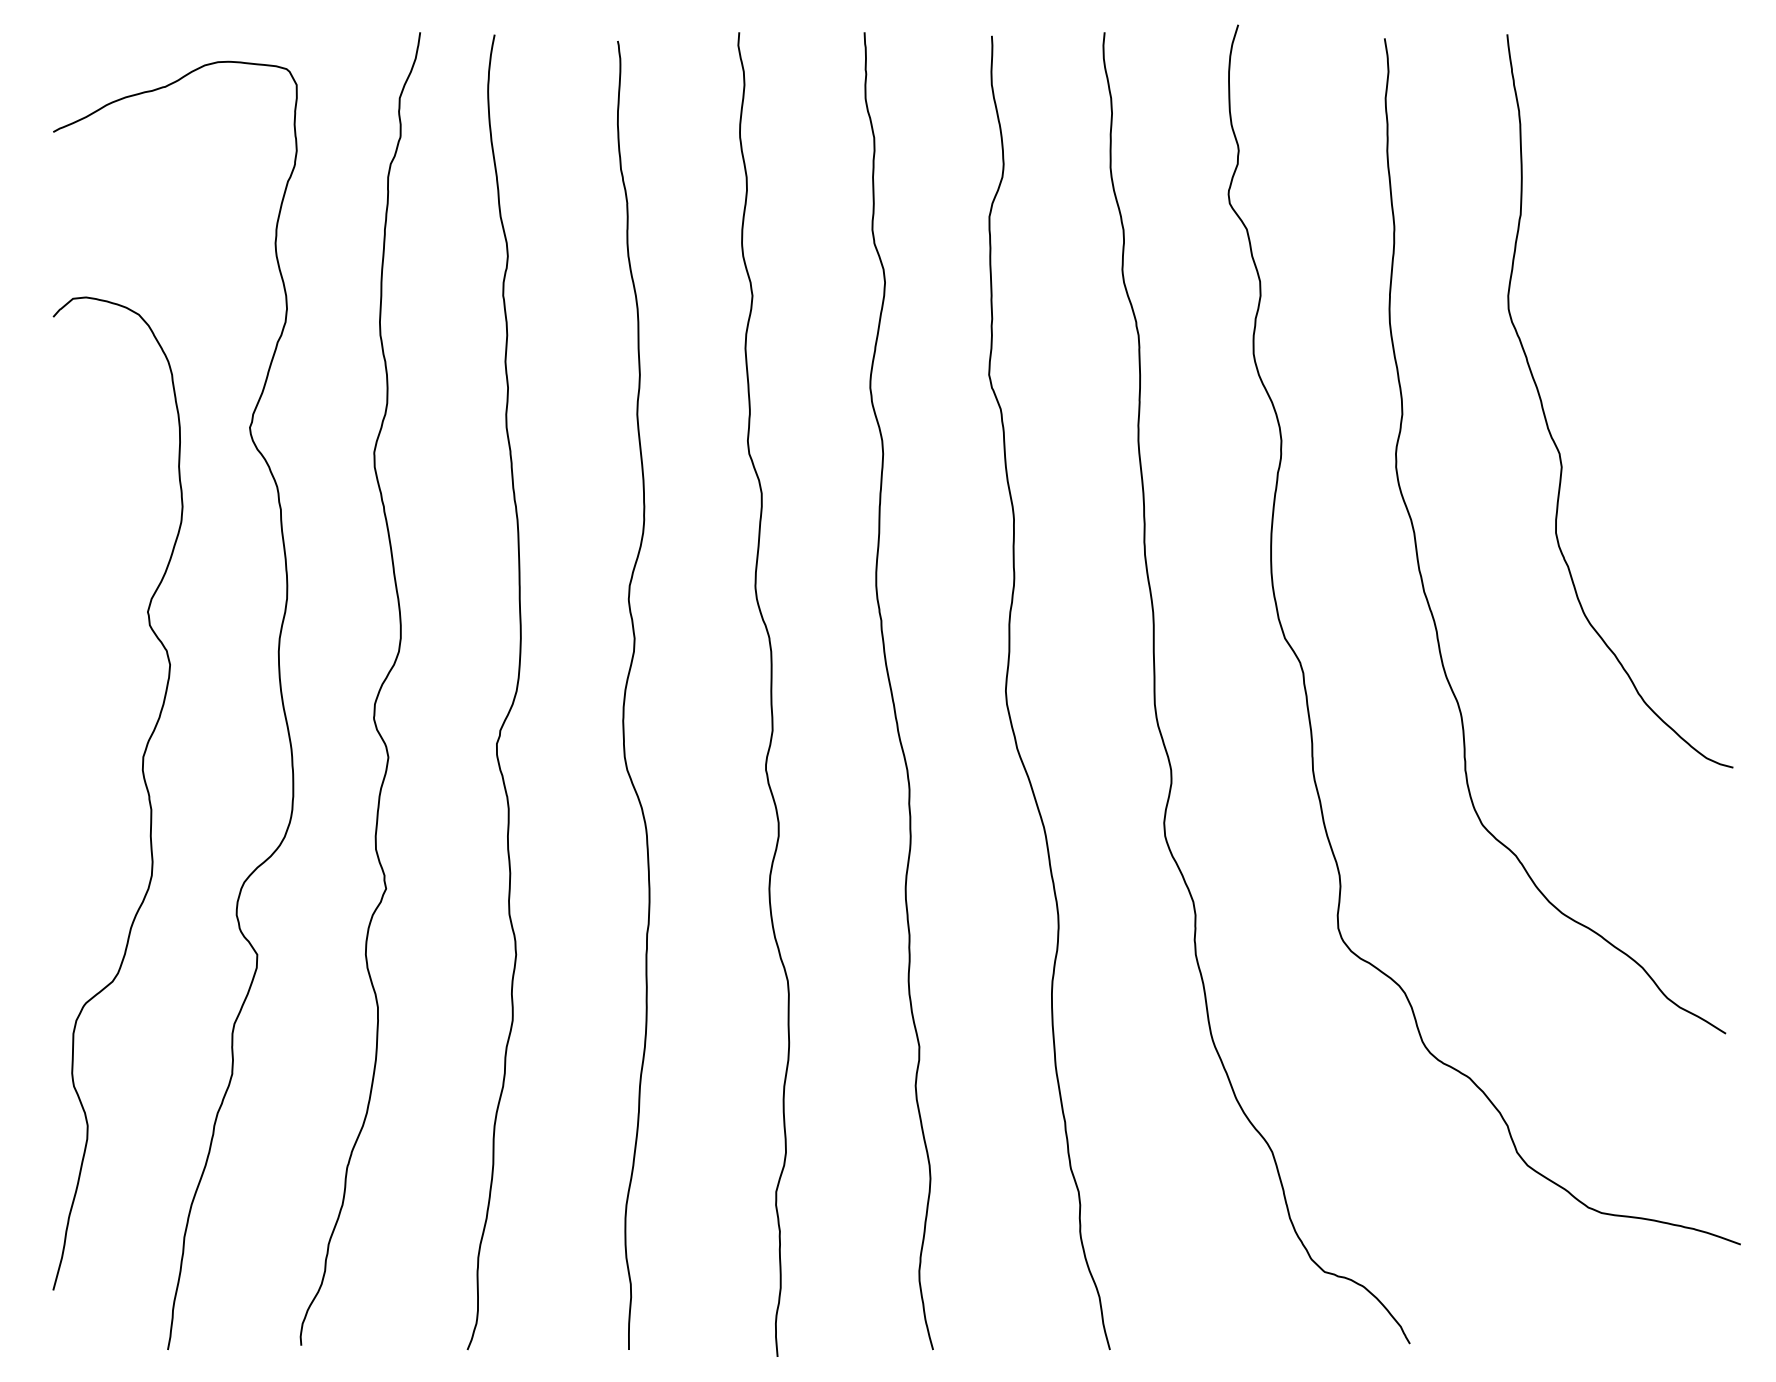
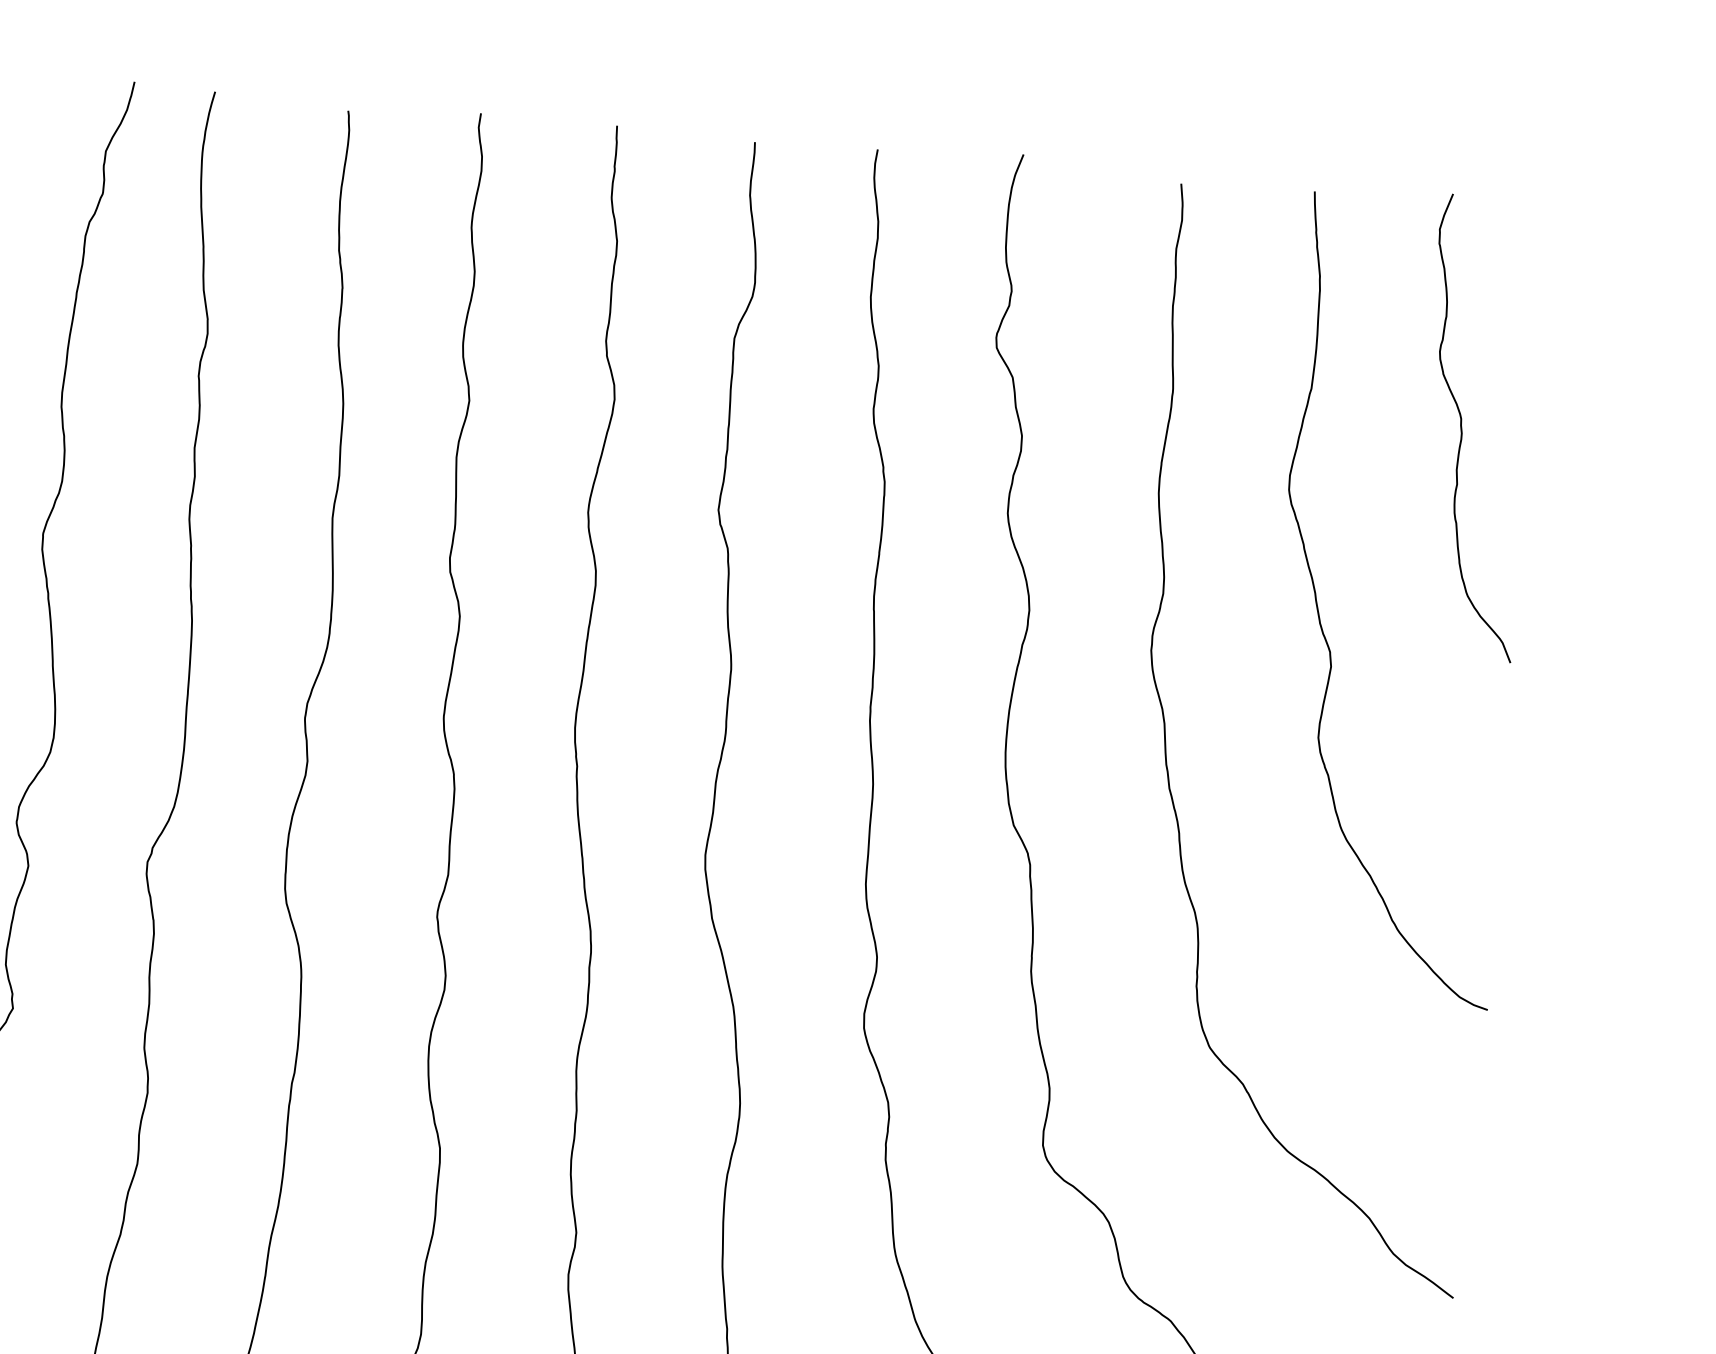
curve: (1662, 240) -> (1462, 430), added

